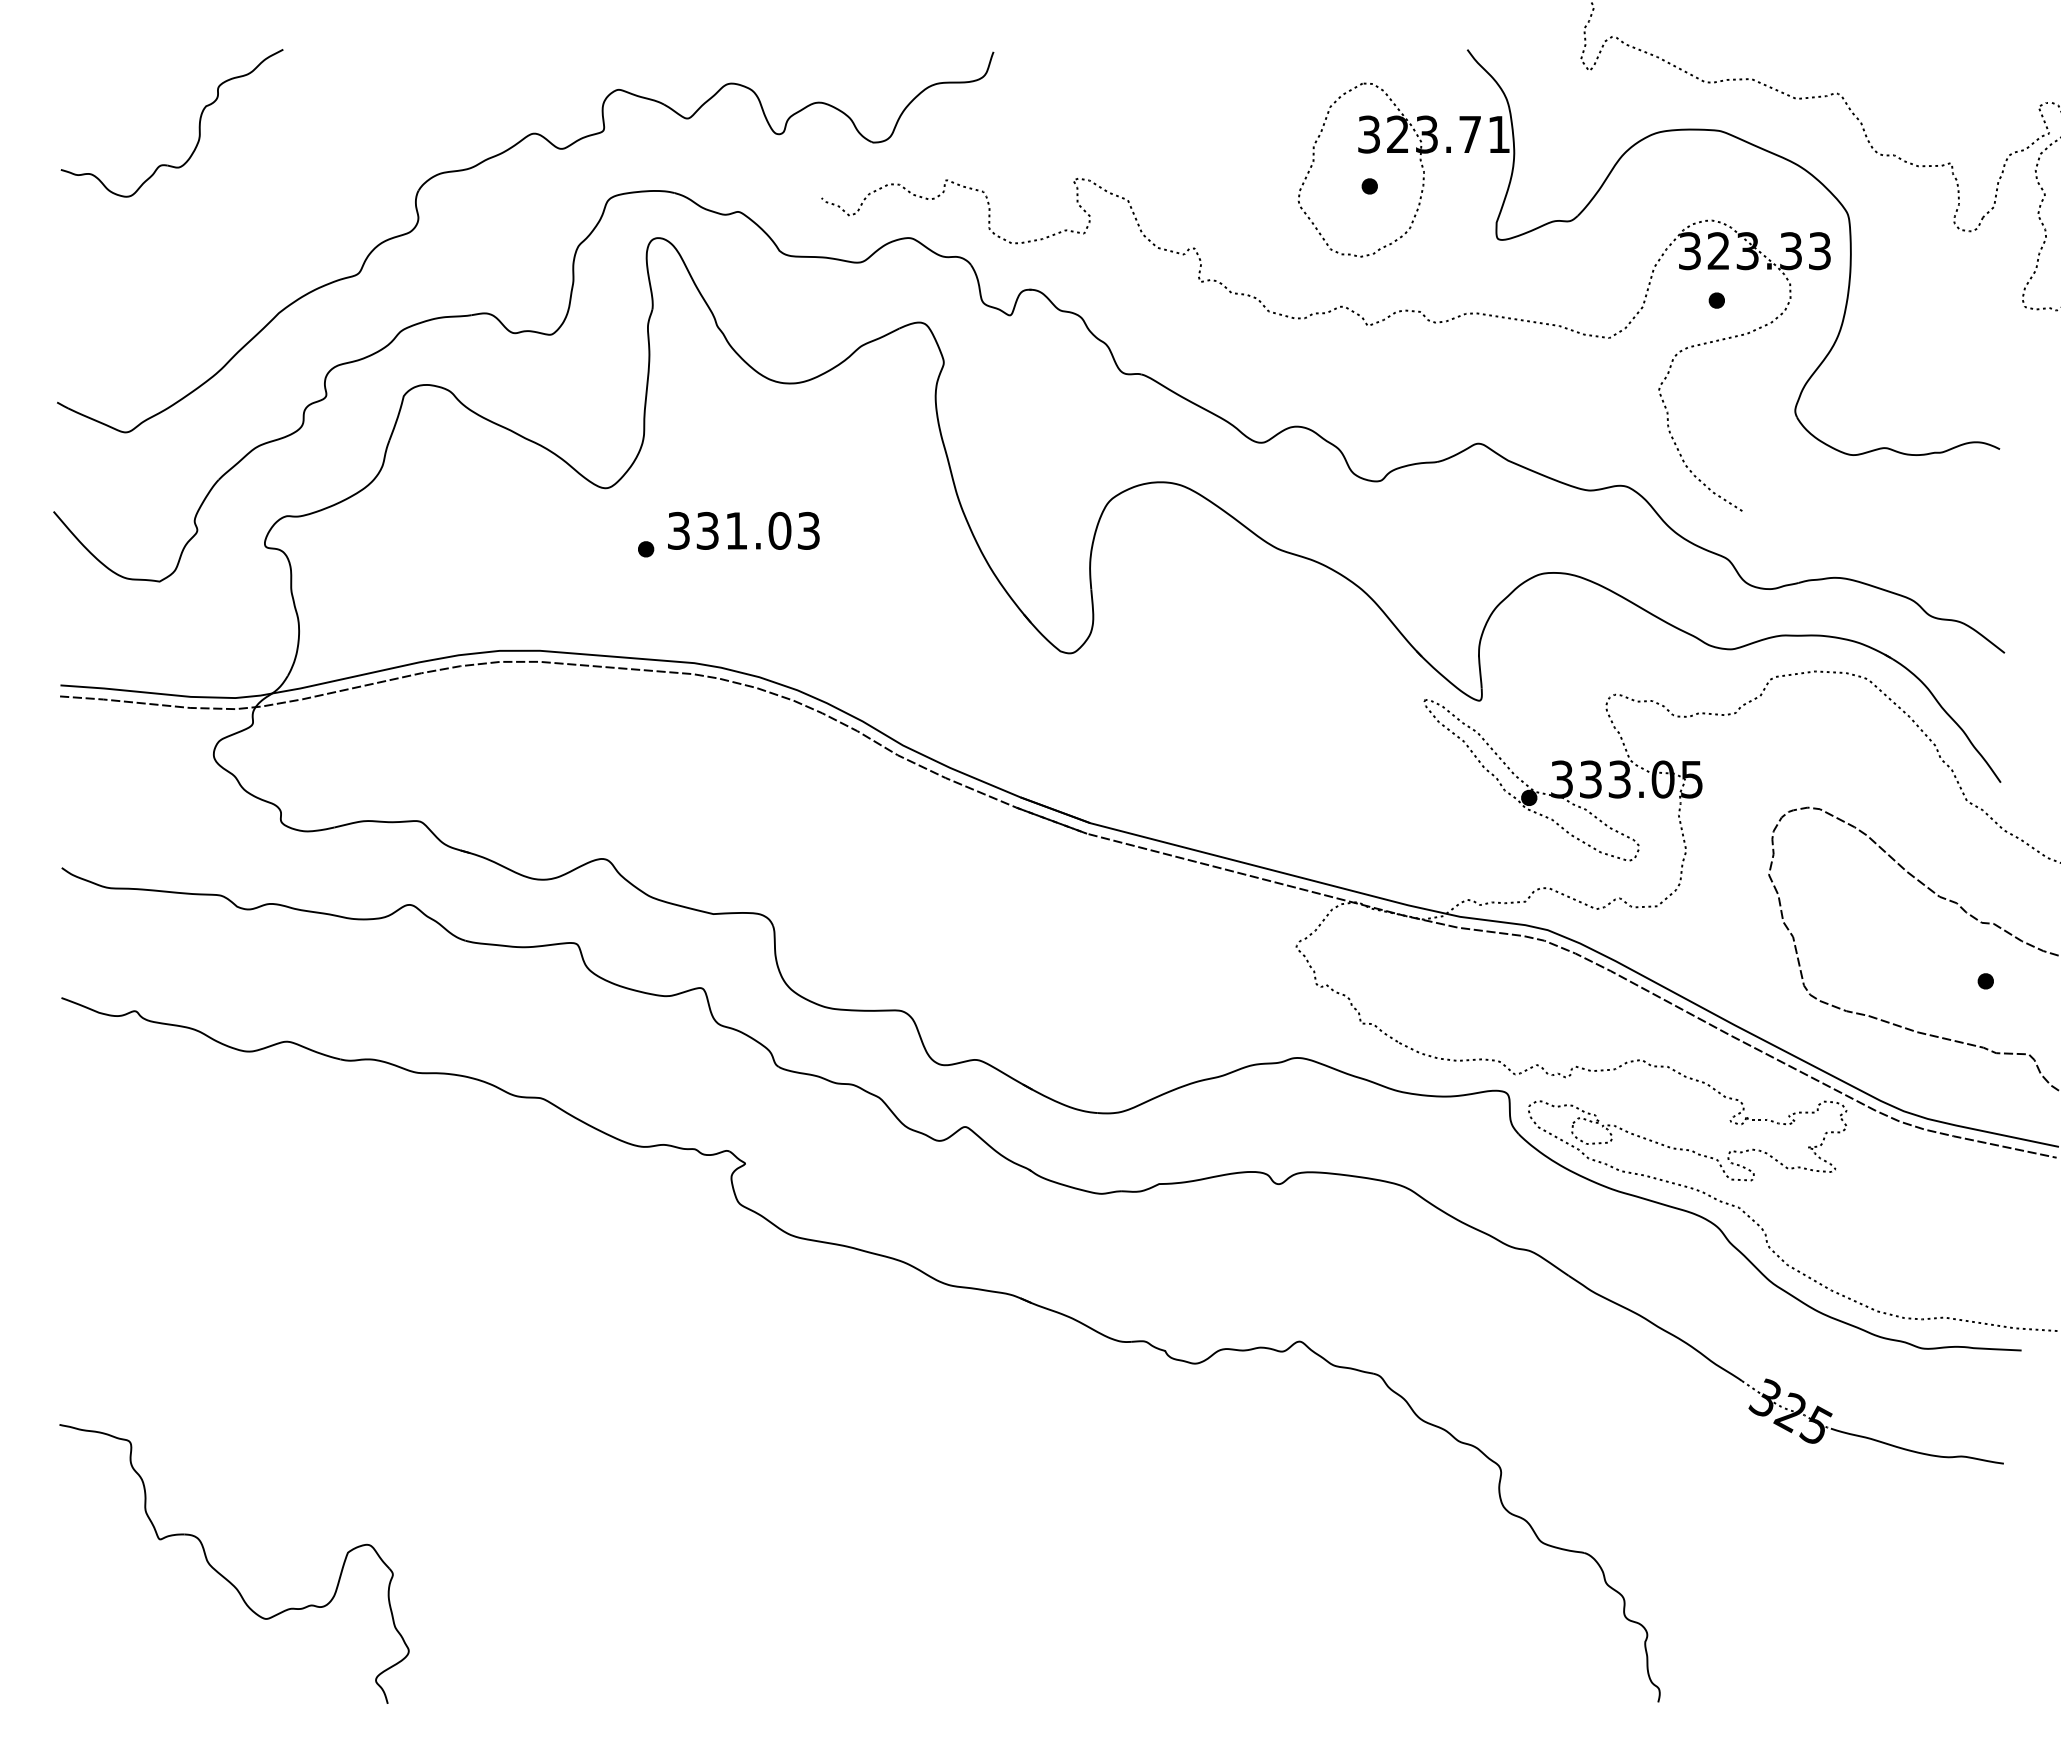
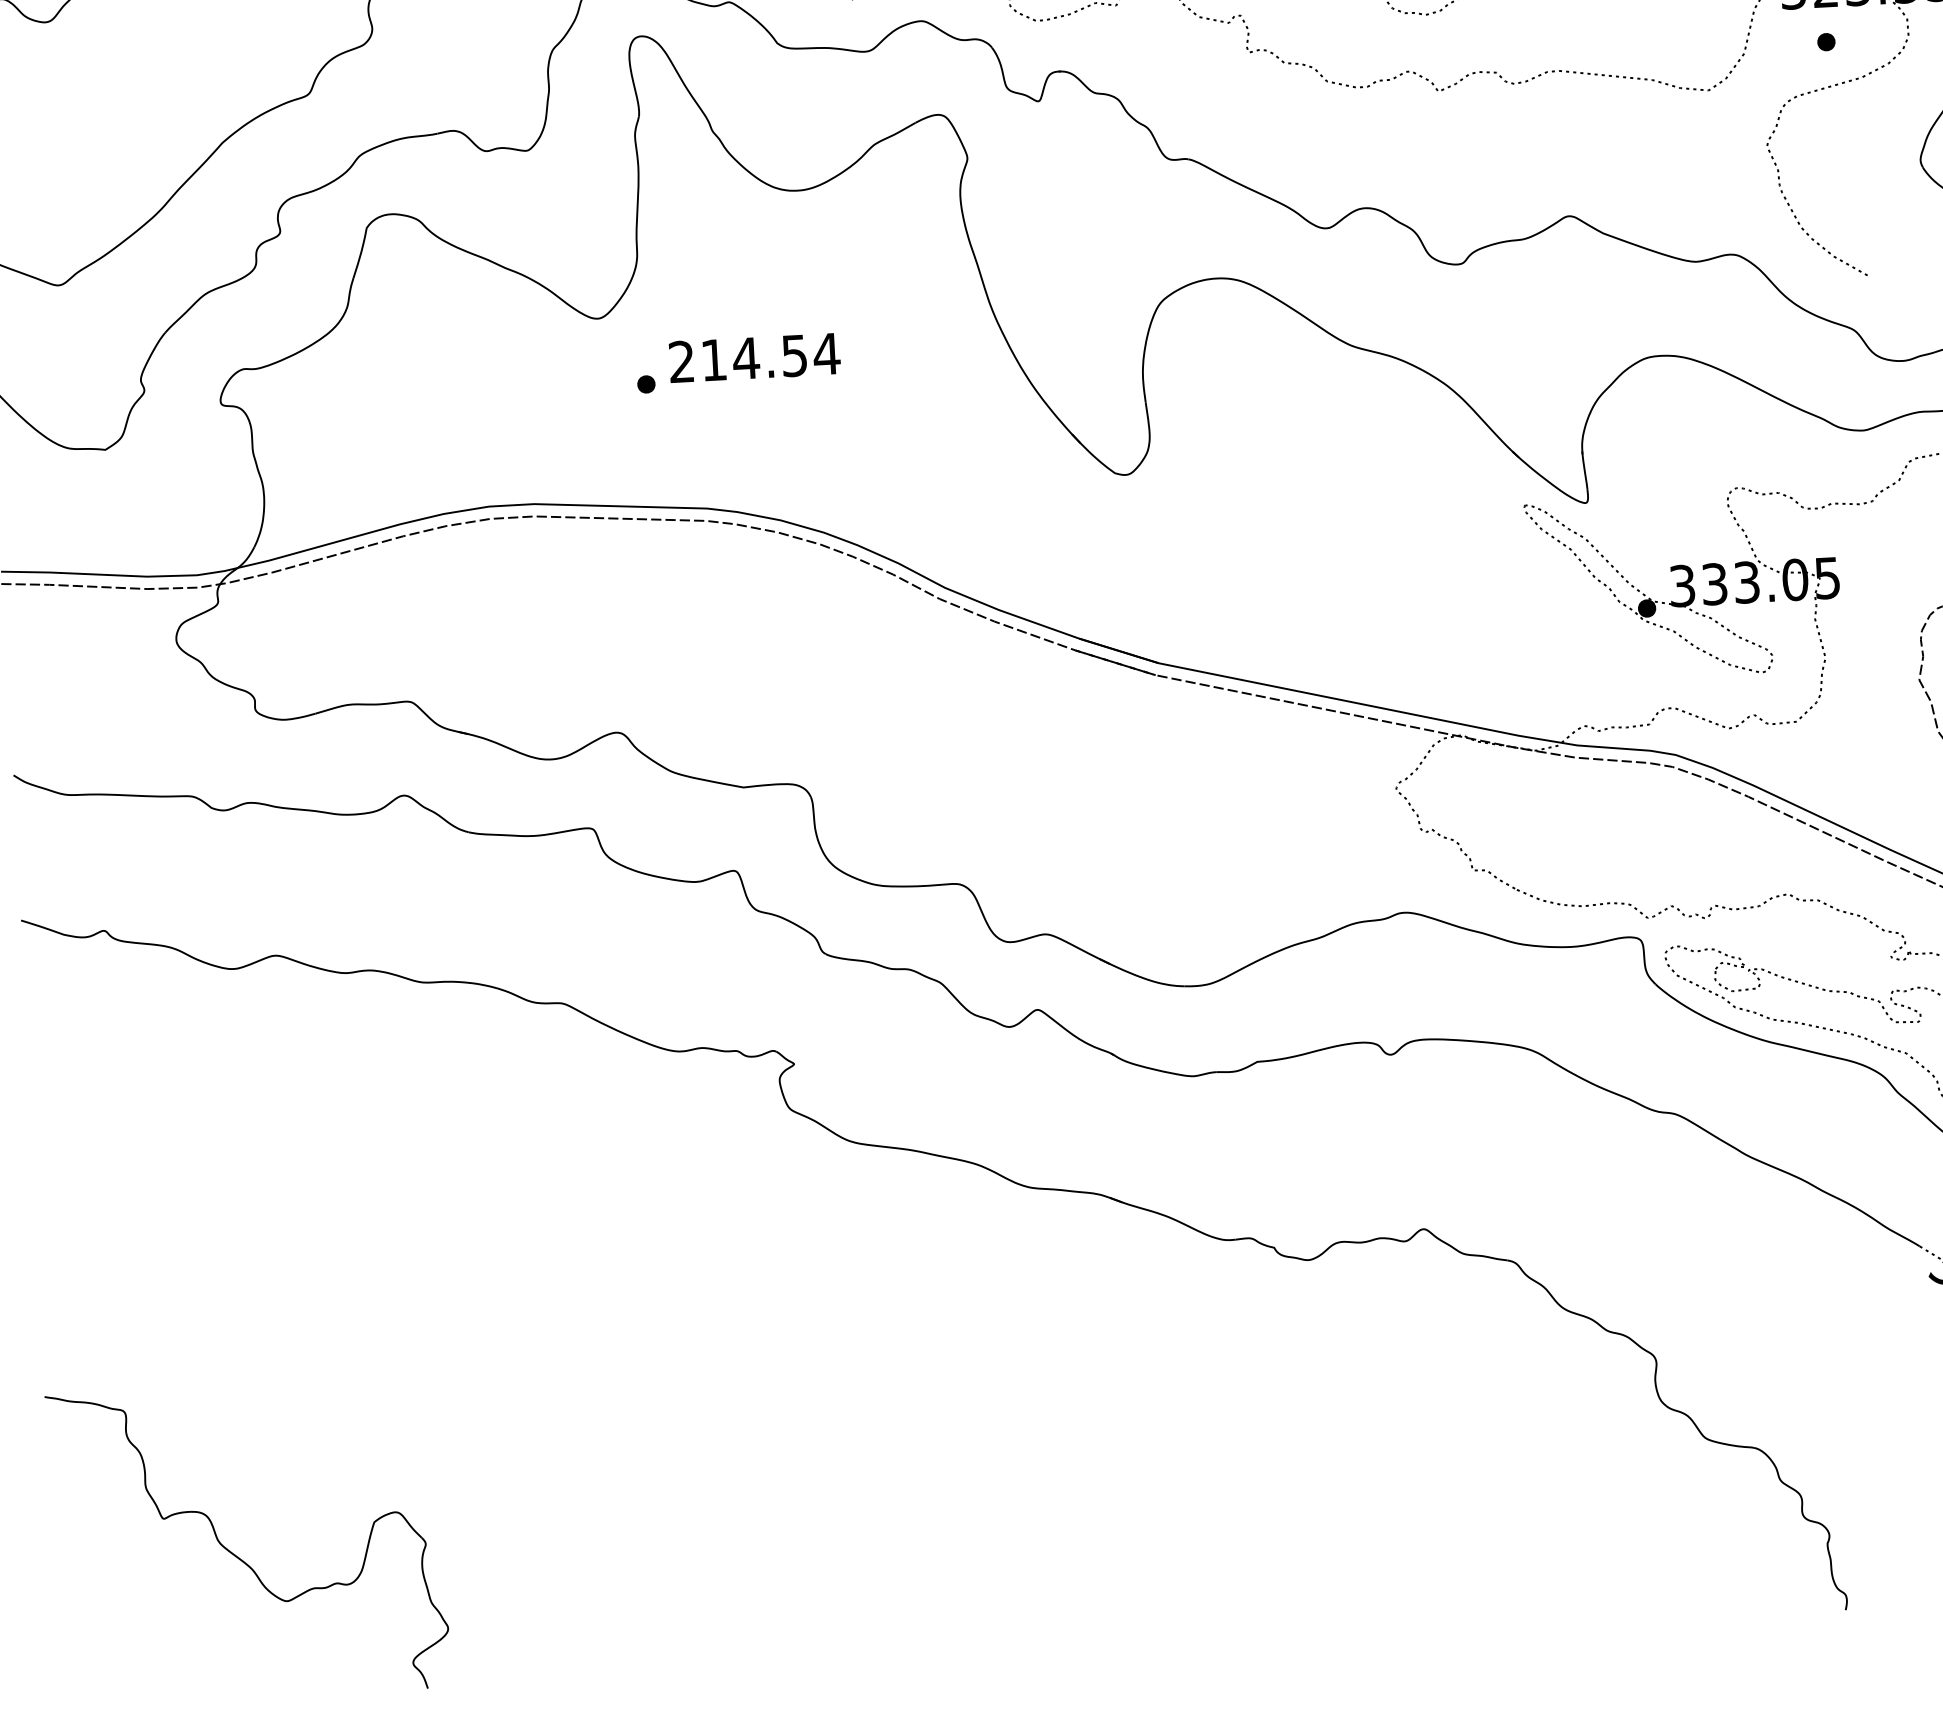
text: (743, 530) -> (753, 357), 331.03 -> 214.54

